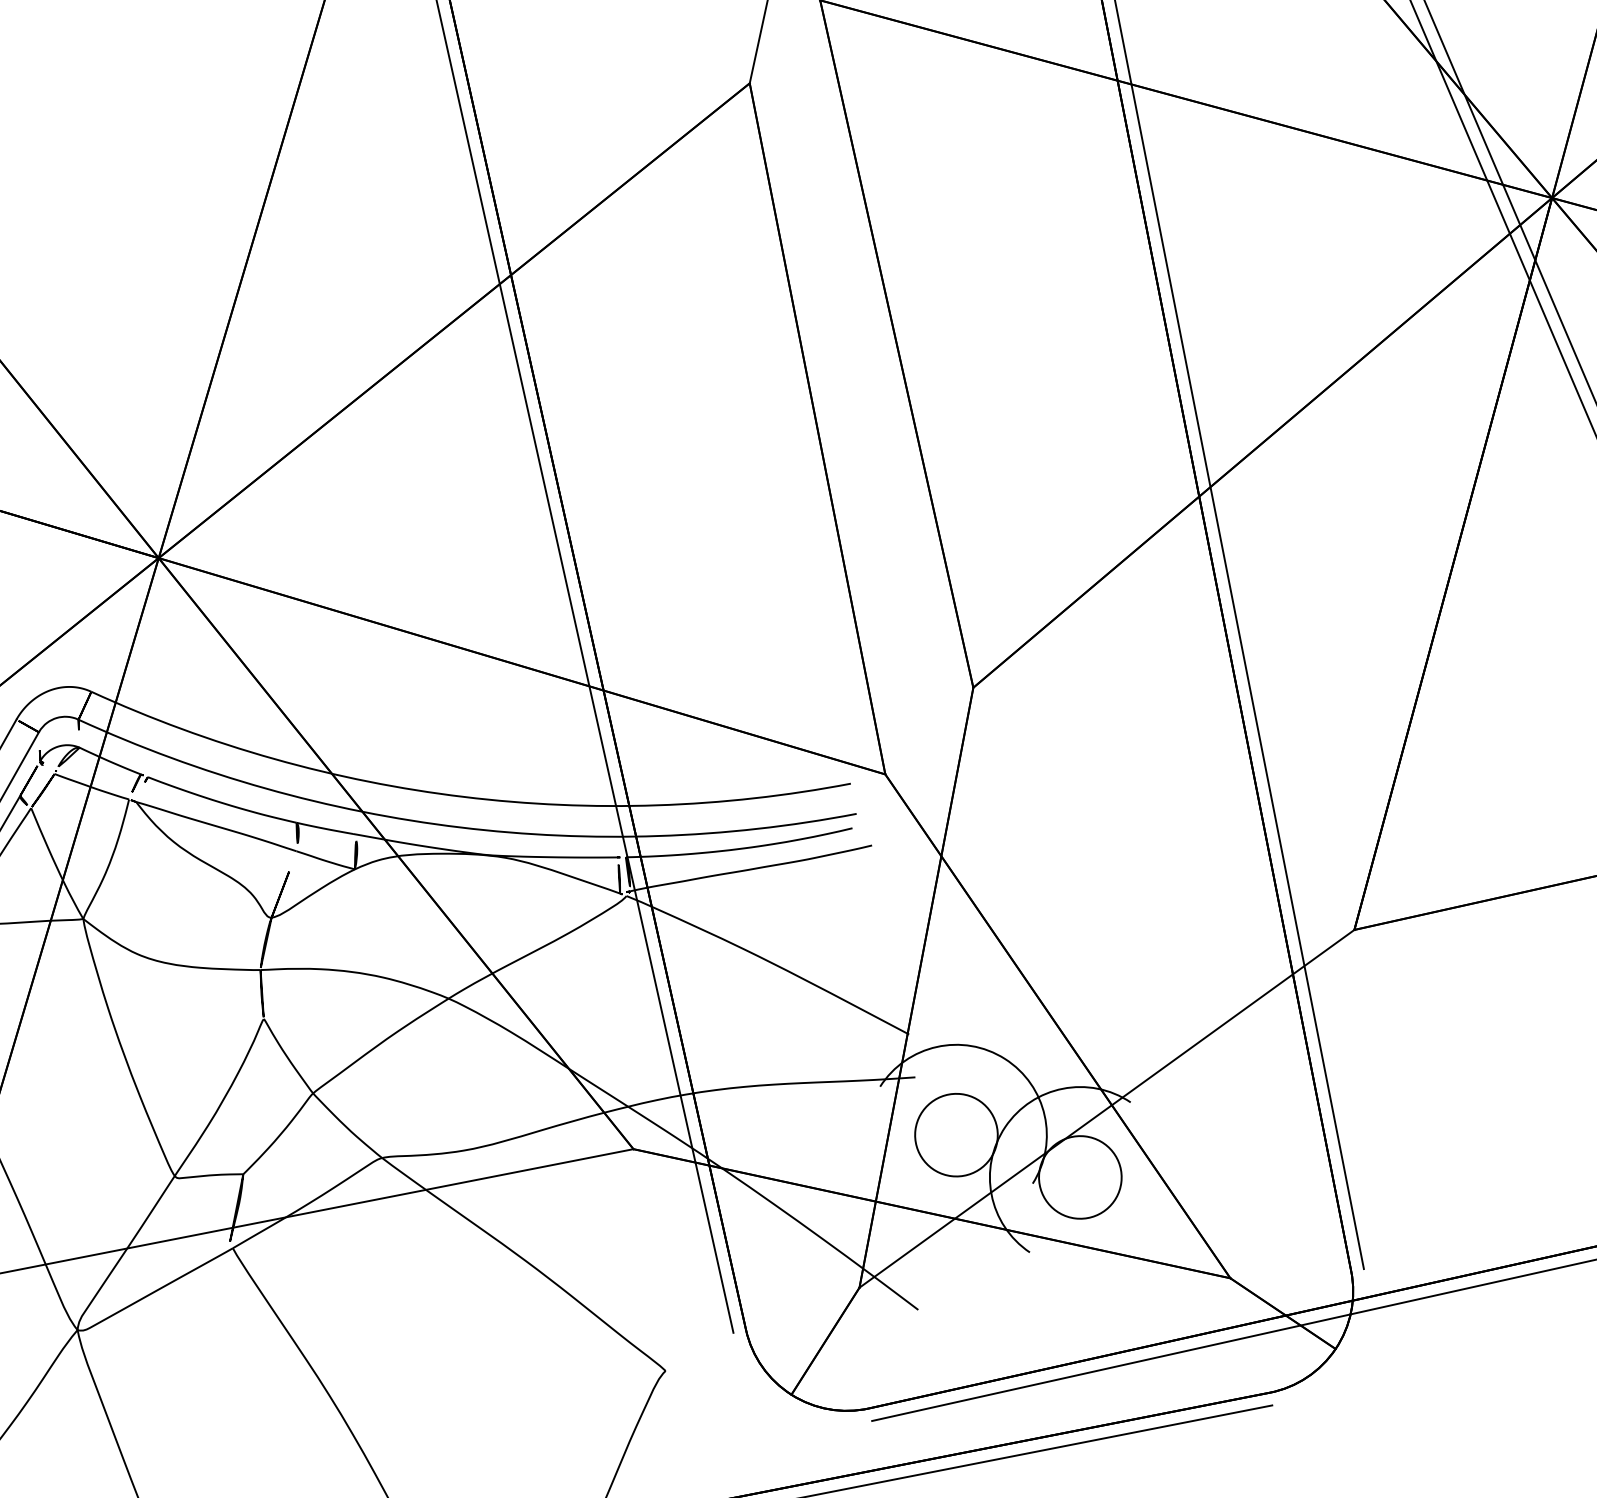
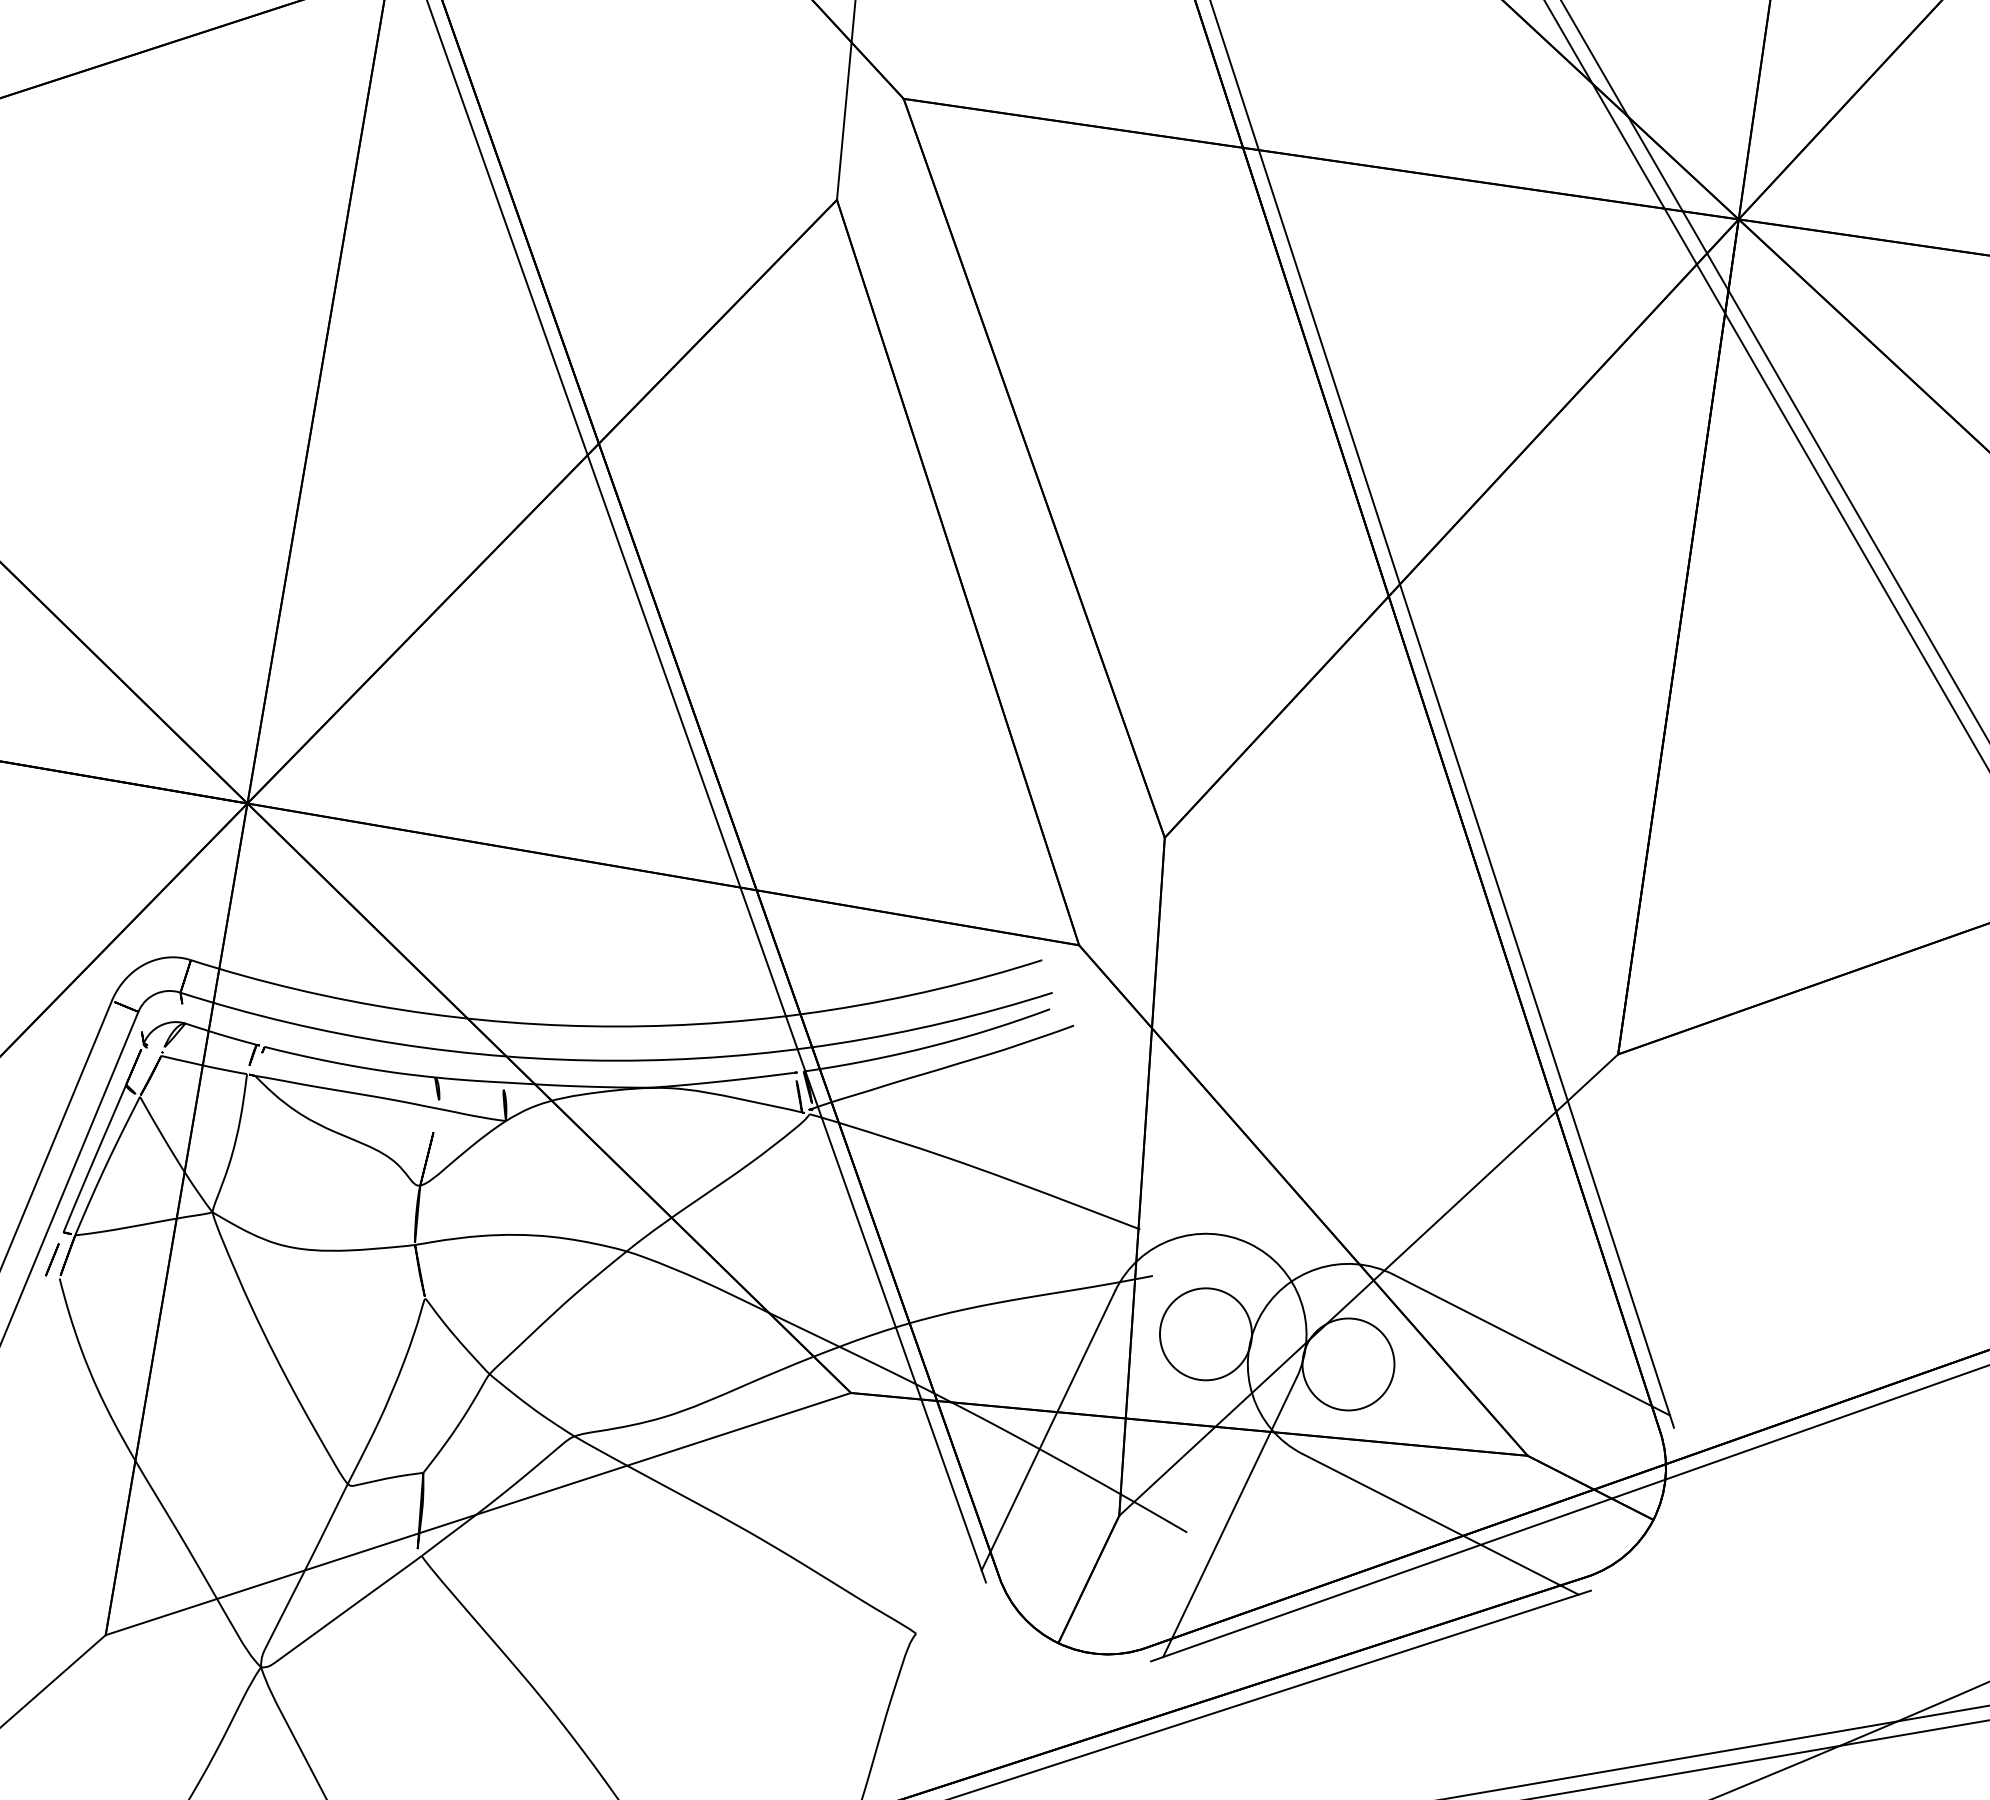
line: (1245, 1179) -> (1531, 1344), added
line: (805, 1203) -> (1048, 1430), added
line: (957, 1301) -> (1229, 1517), added
line: (1145, 1330) -> (1440, 1524), added

